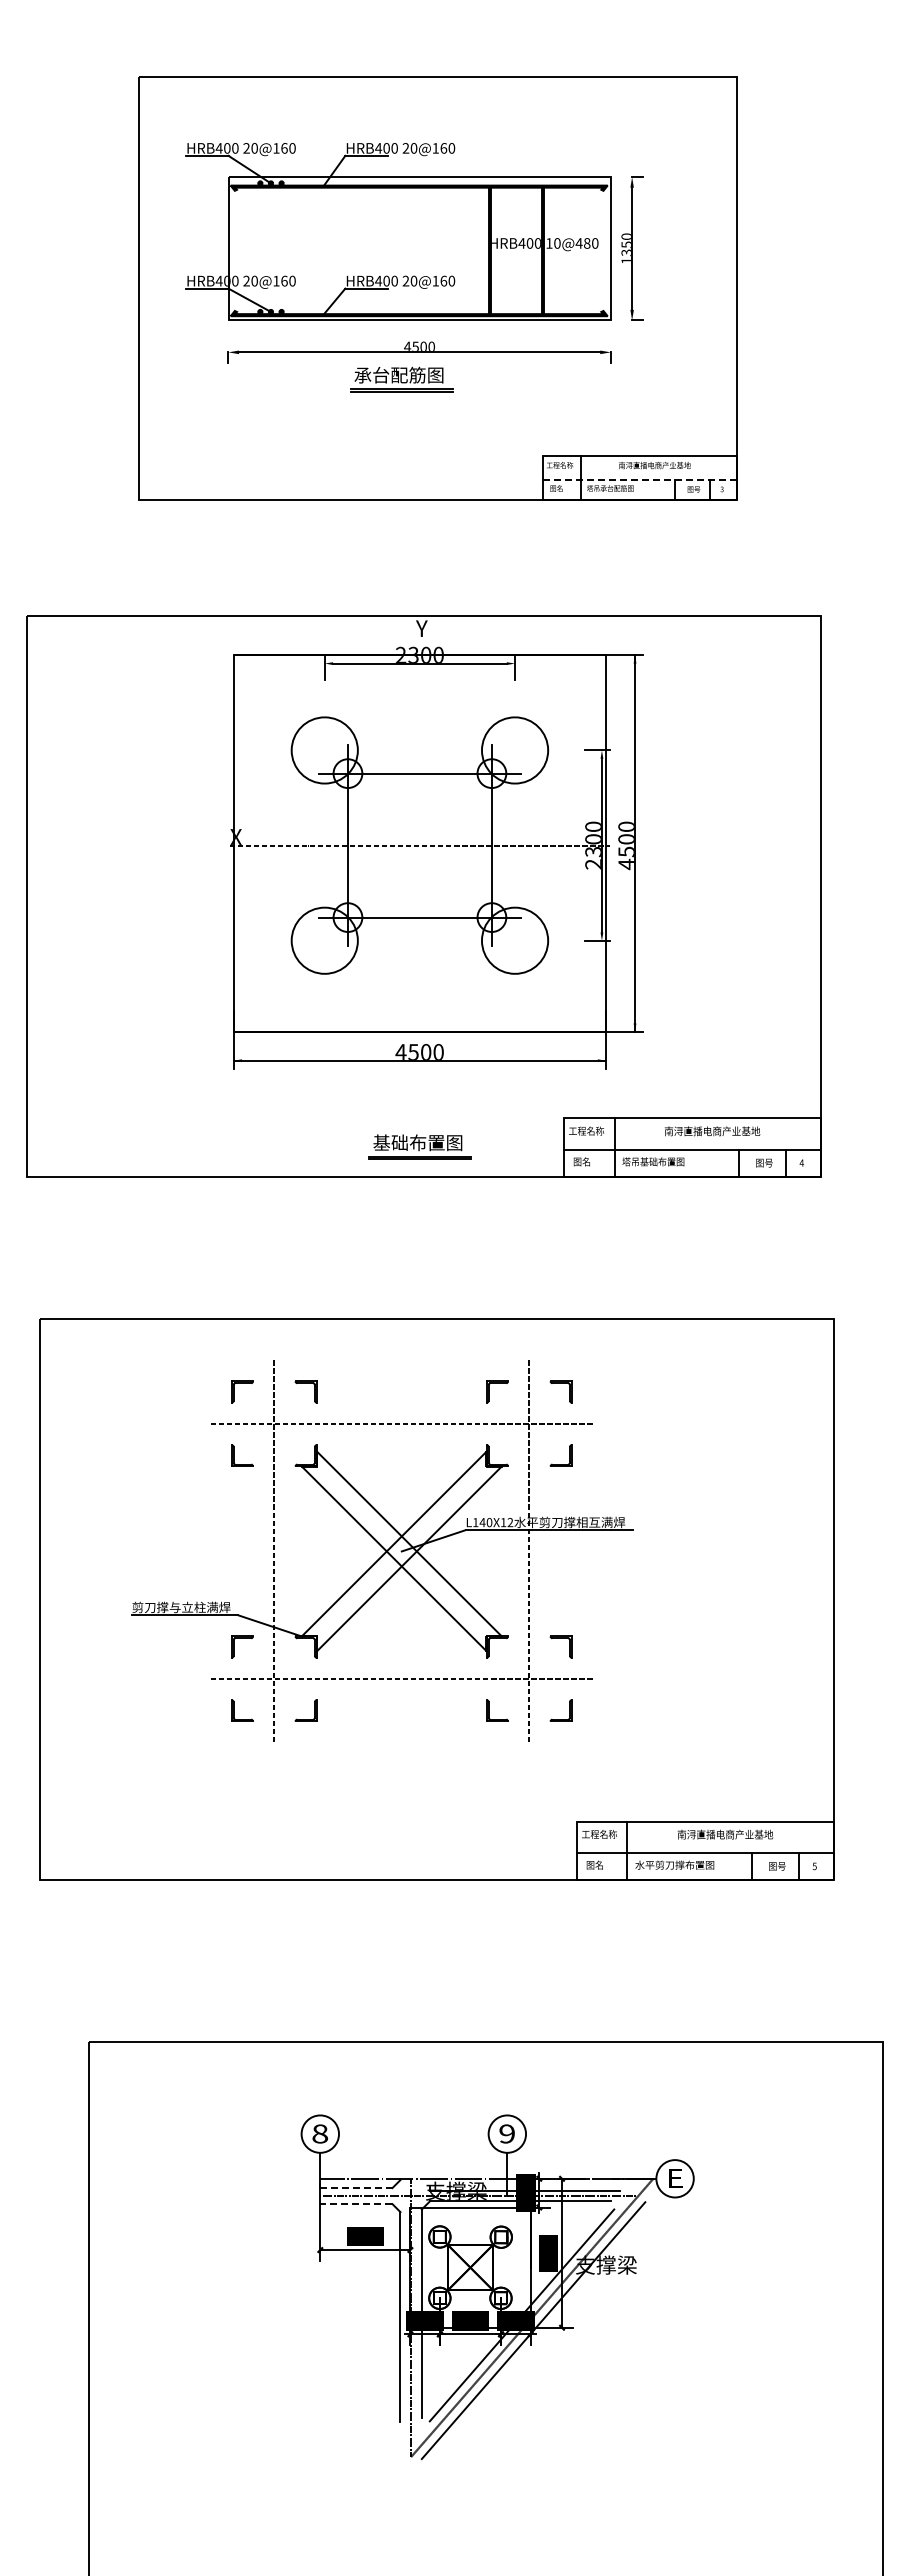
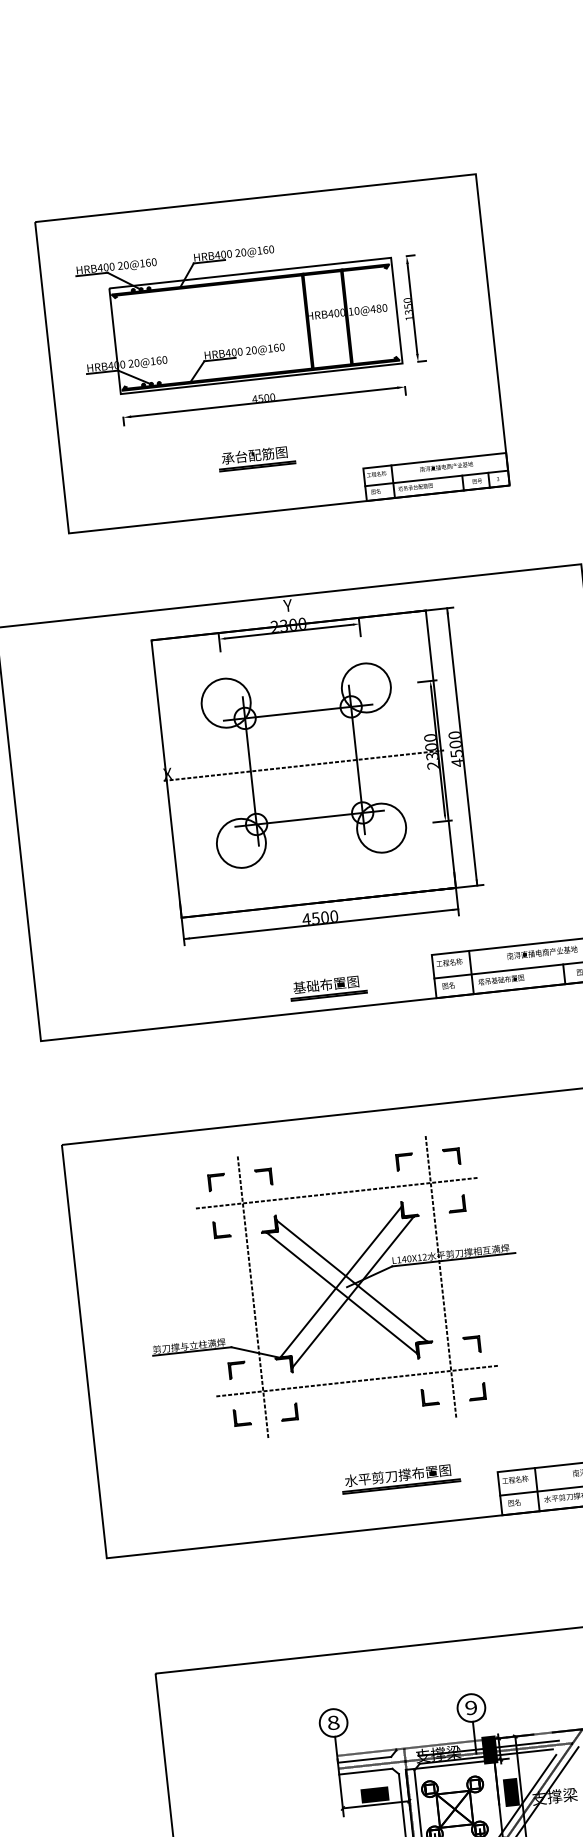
part: (401, 379) -> (256, 458), moved
line: (639, 479) -> (436, 478), dashed -> solid
part: (446, 1815) -> (401, 1478), added
line: (356, 2188) -> (364, 1760), dashed -> solid
line: (355, 2204) -> (365, 1772), dashed -> solid

